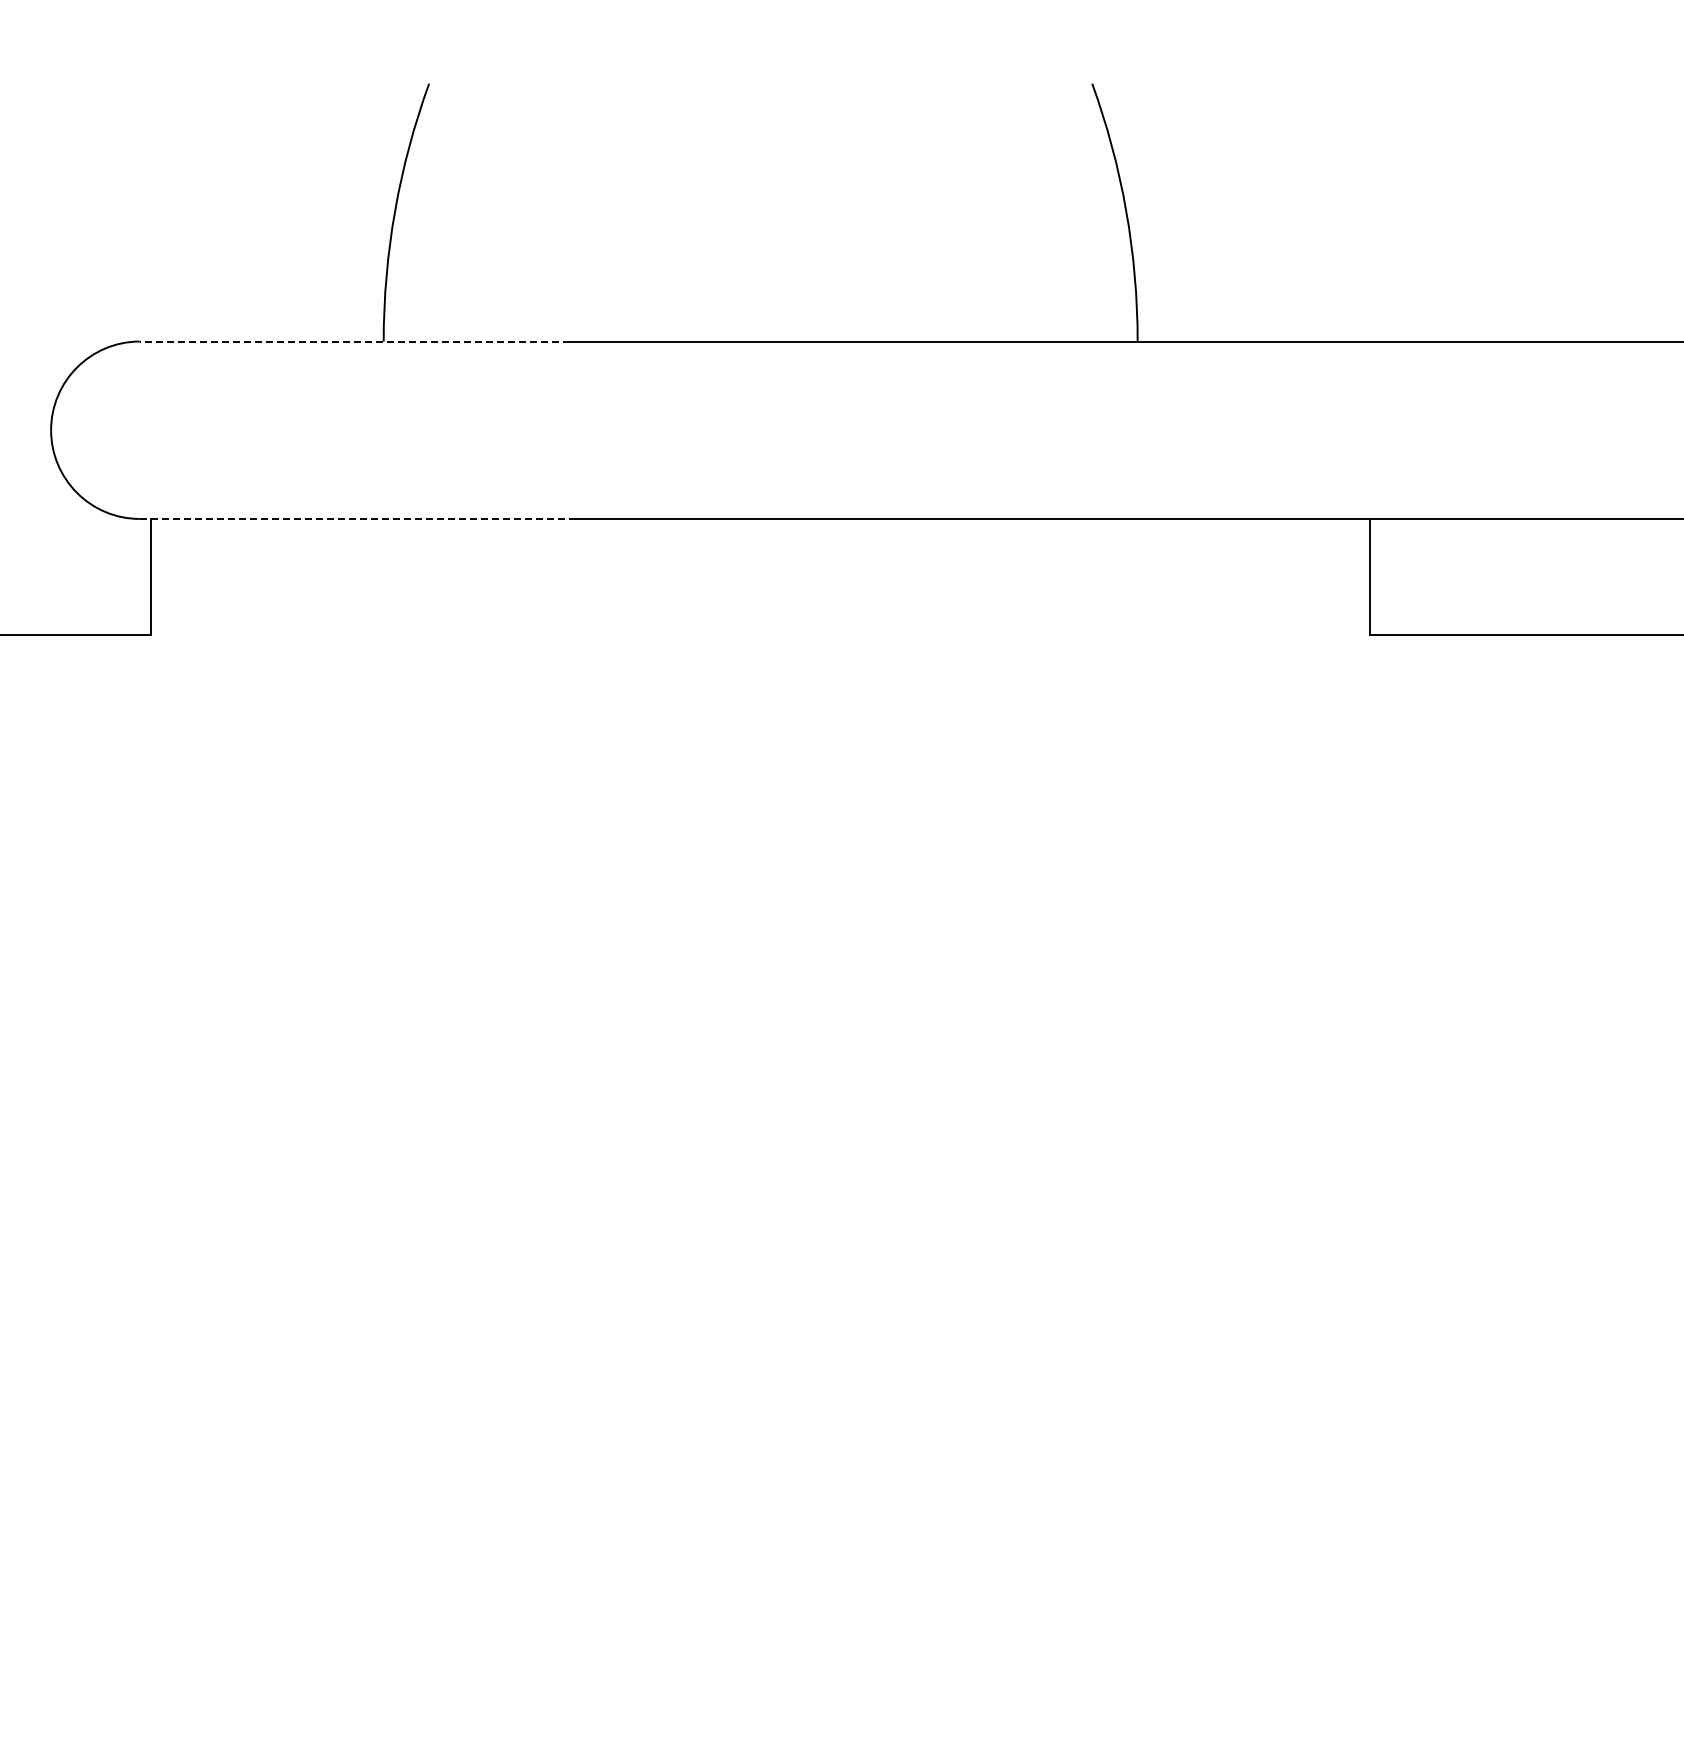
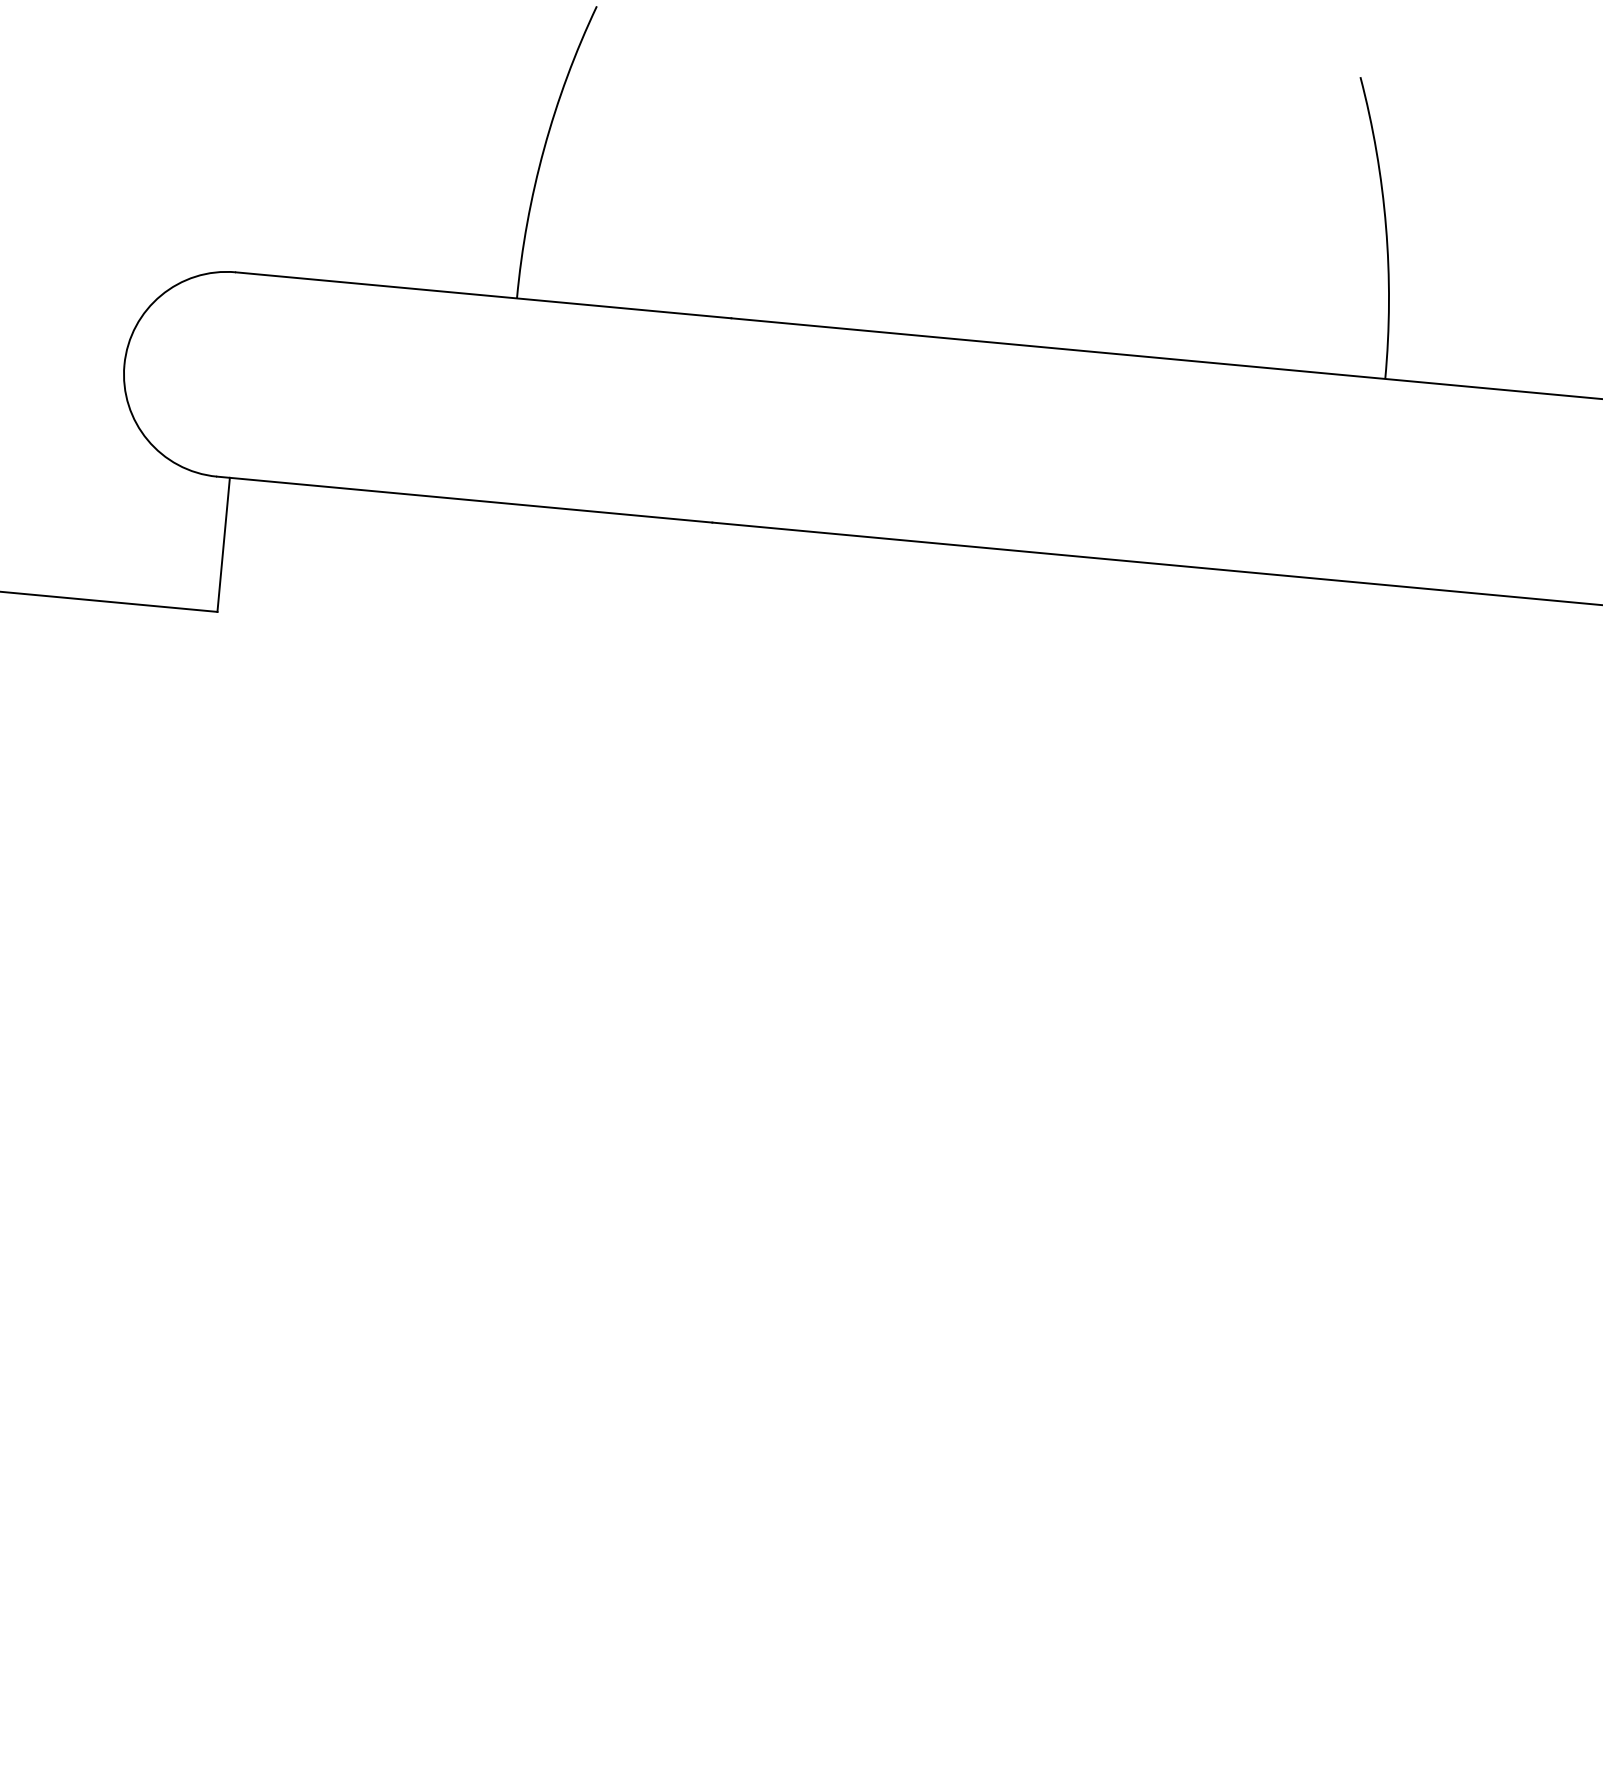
line: (354, 341) -> (483, 295), dashed -> solid
line: (355, 518) -> (465, 499), dashed -> solid

